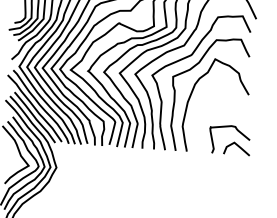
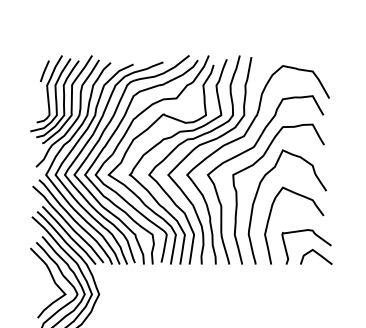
curve: (201, 113) -> (270, 217), added

